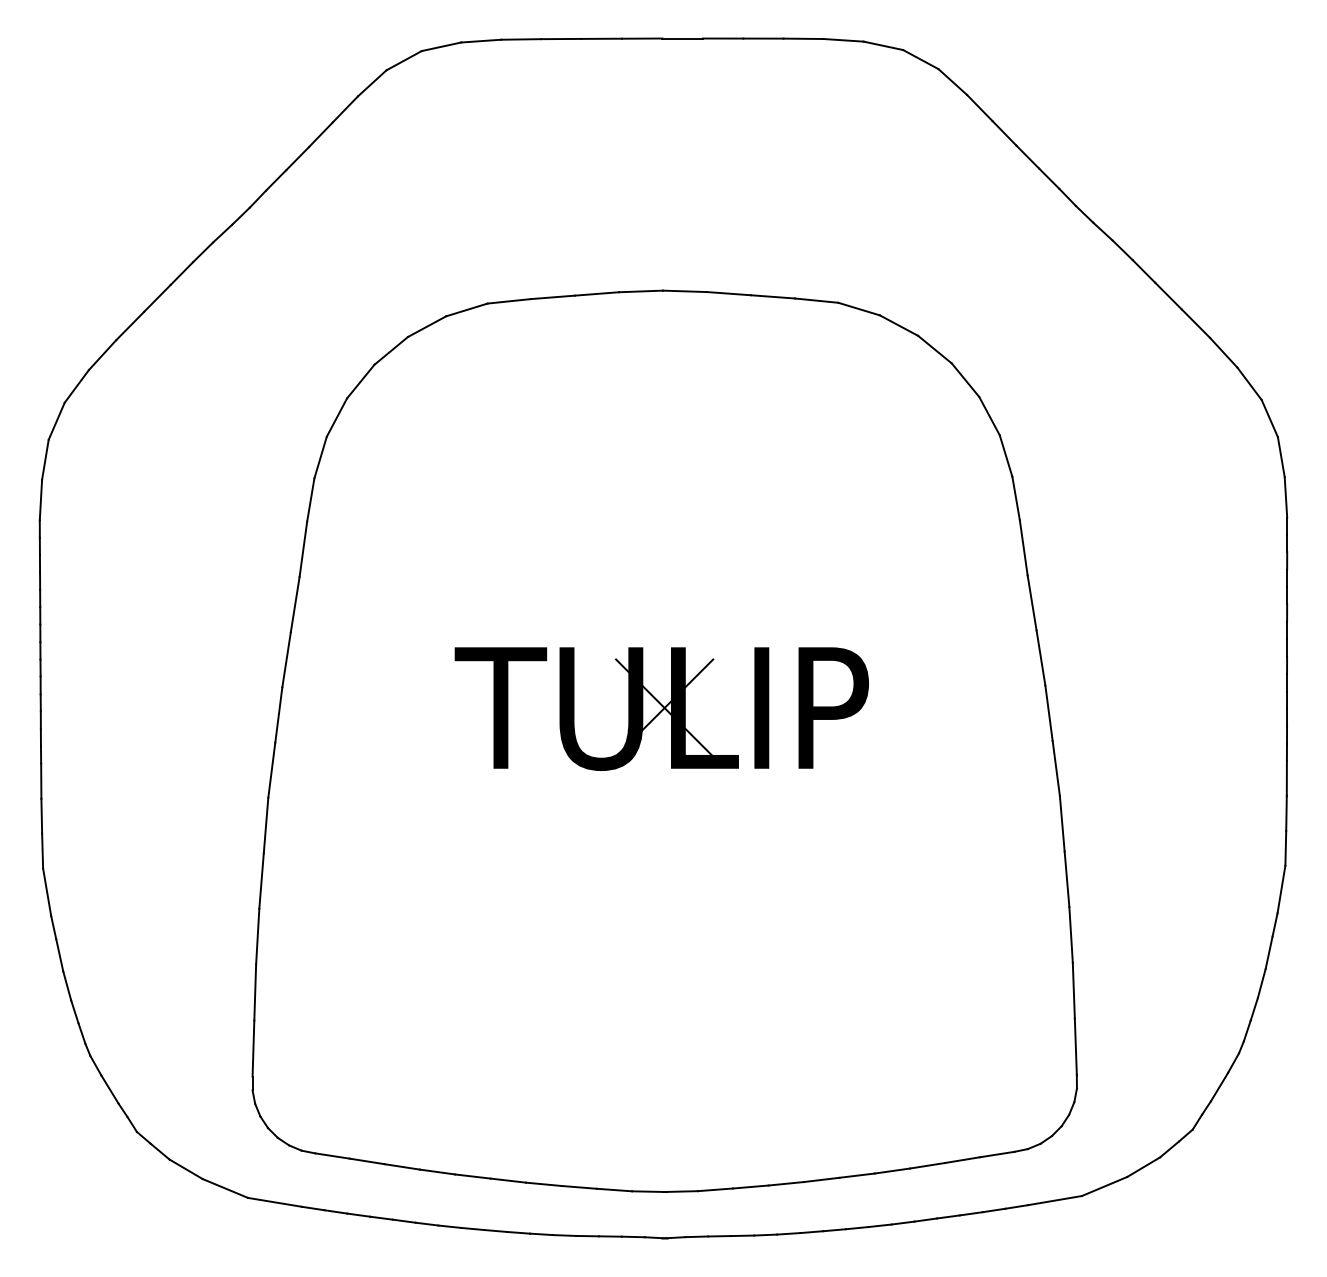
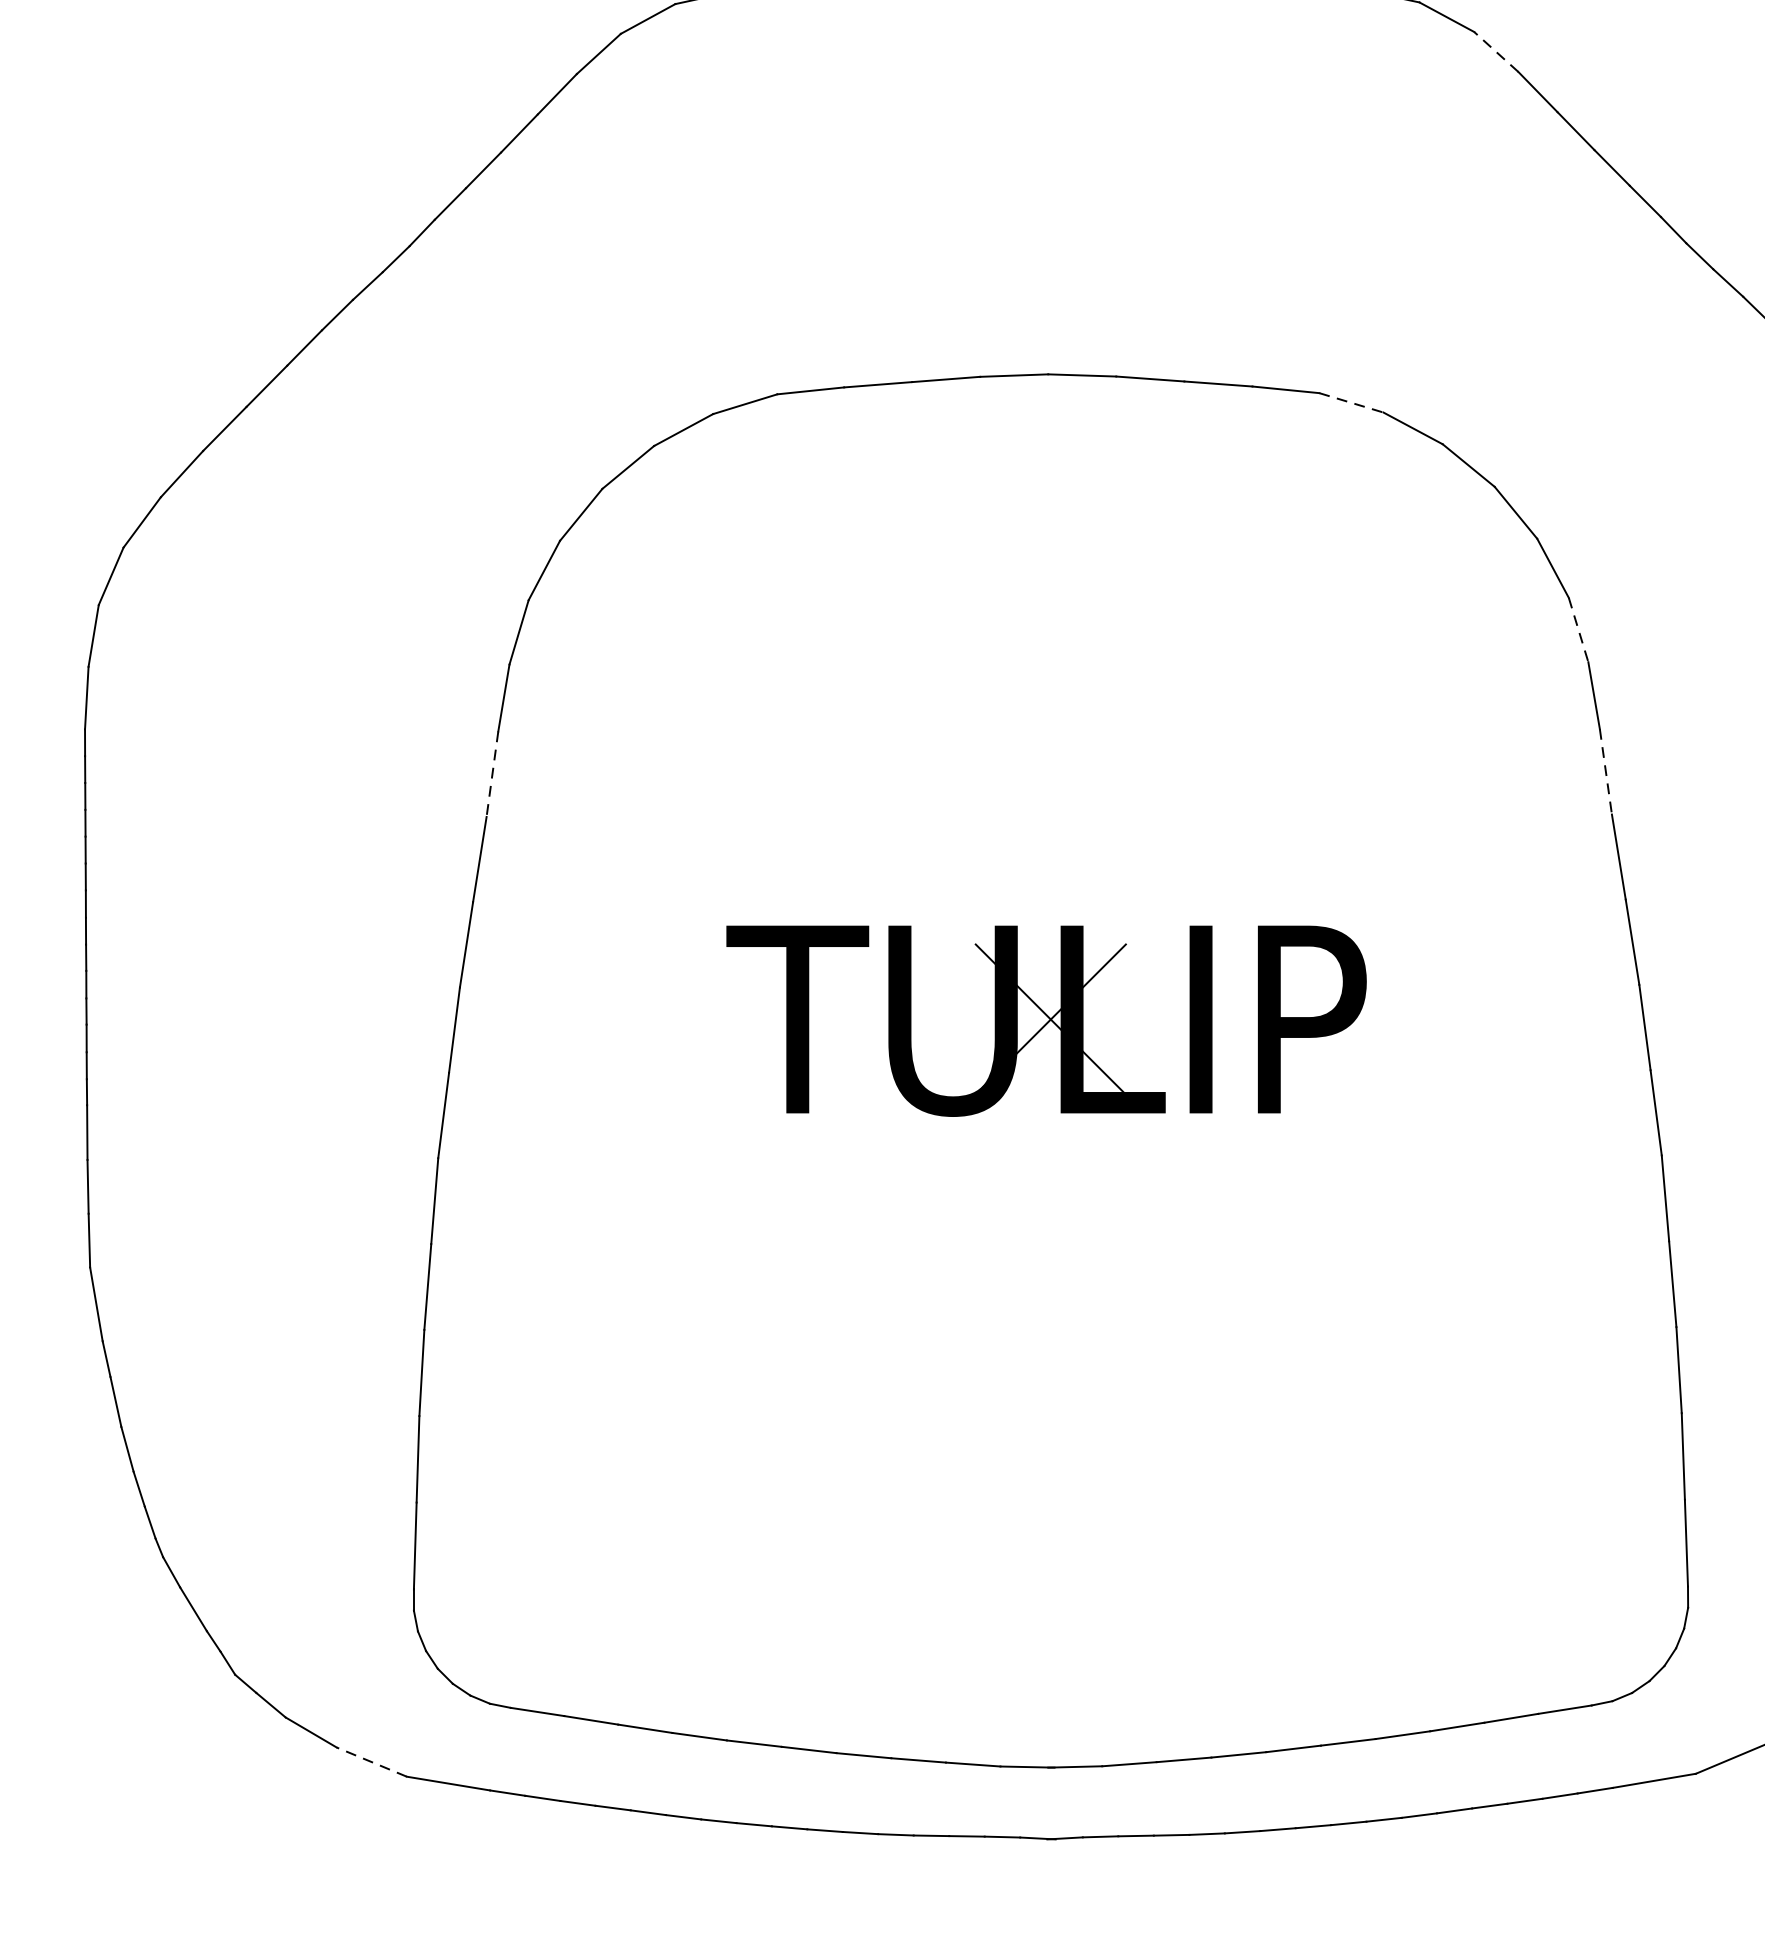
line: (952, 81) -> (1495, 51), solid -> dashed
line: (859, 309) -> (1352, 403), solid -> dashed
line: (1006, 456) -> (1579, 630), solid -> dashed
line: (1023, 547) -> (1605, 771), solid -> dashed
line: (303, 549) -> (492, 774), solid -> dashed
line: (225, 1188) -> (372, 1762), solid -> dashed

